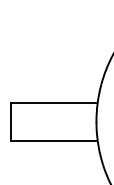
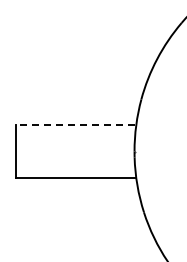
line: (53, 103) -> (74, 125), solid -> dashed

